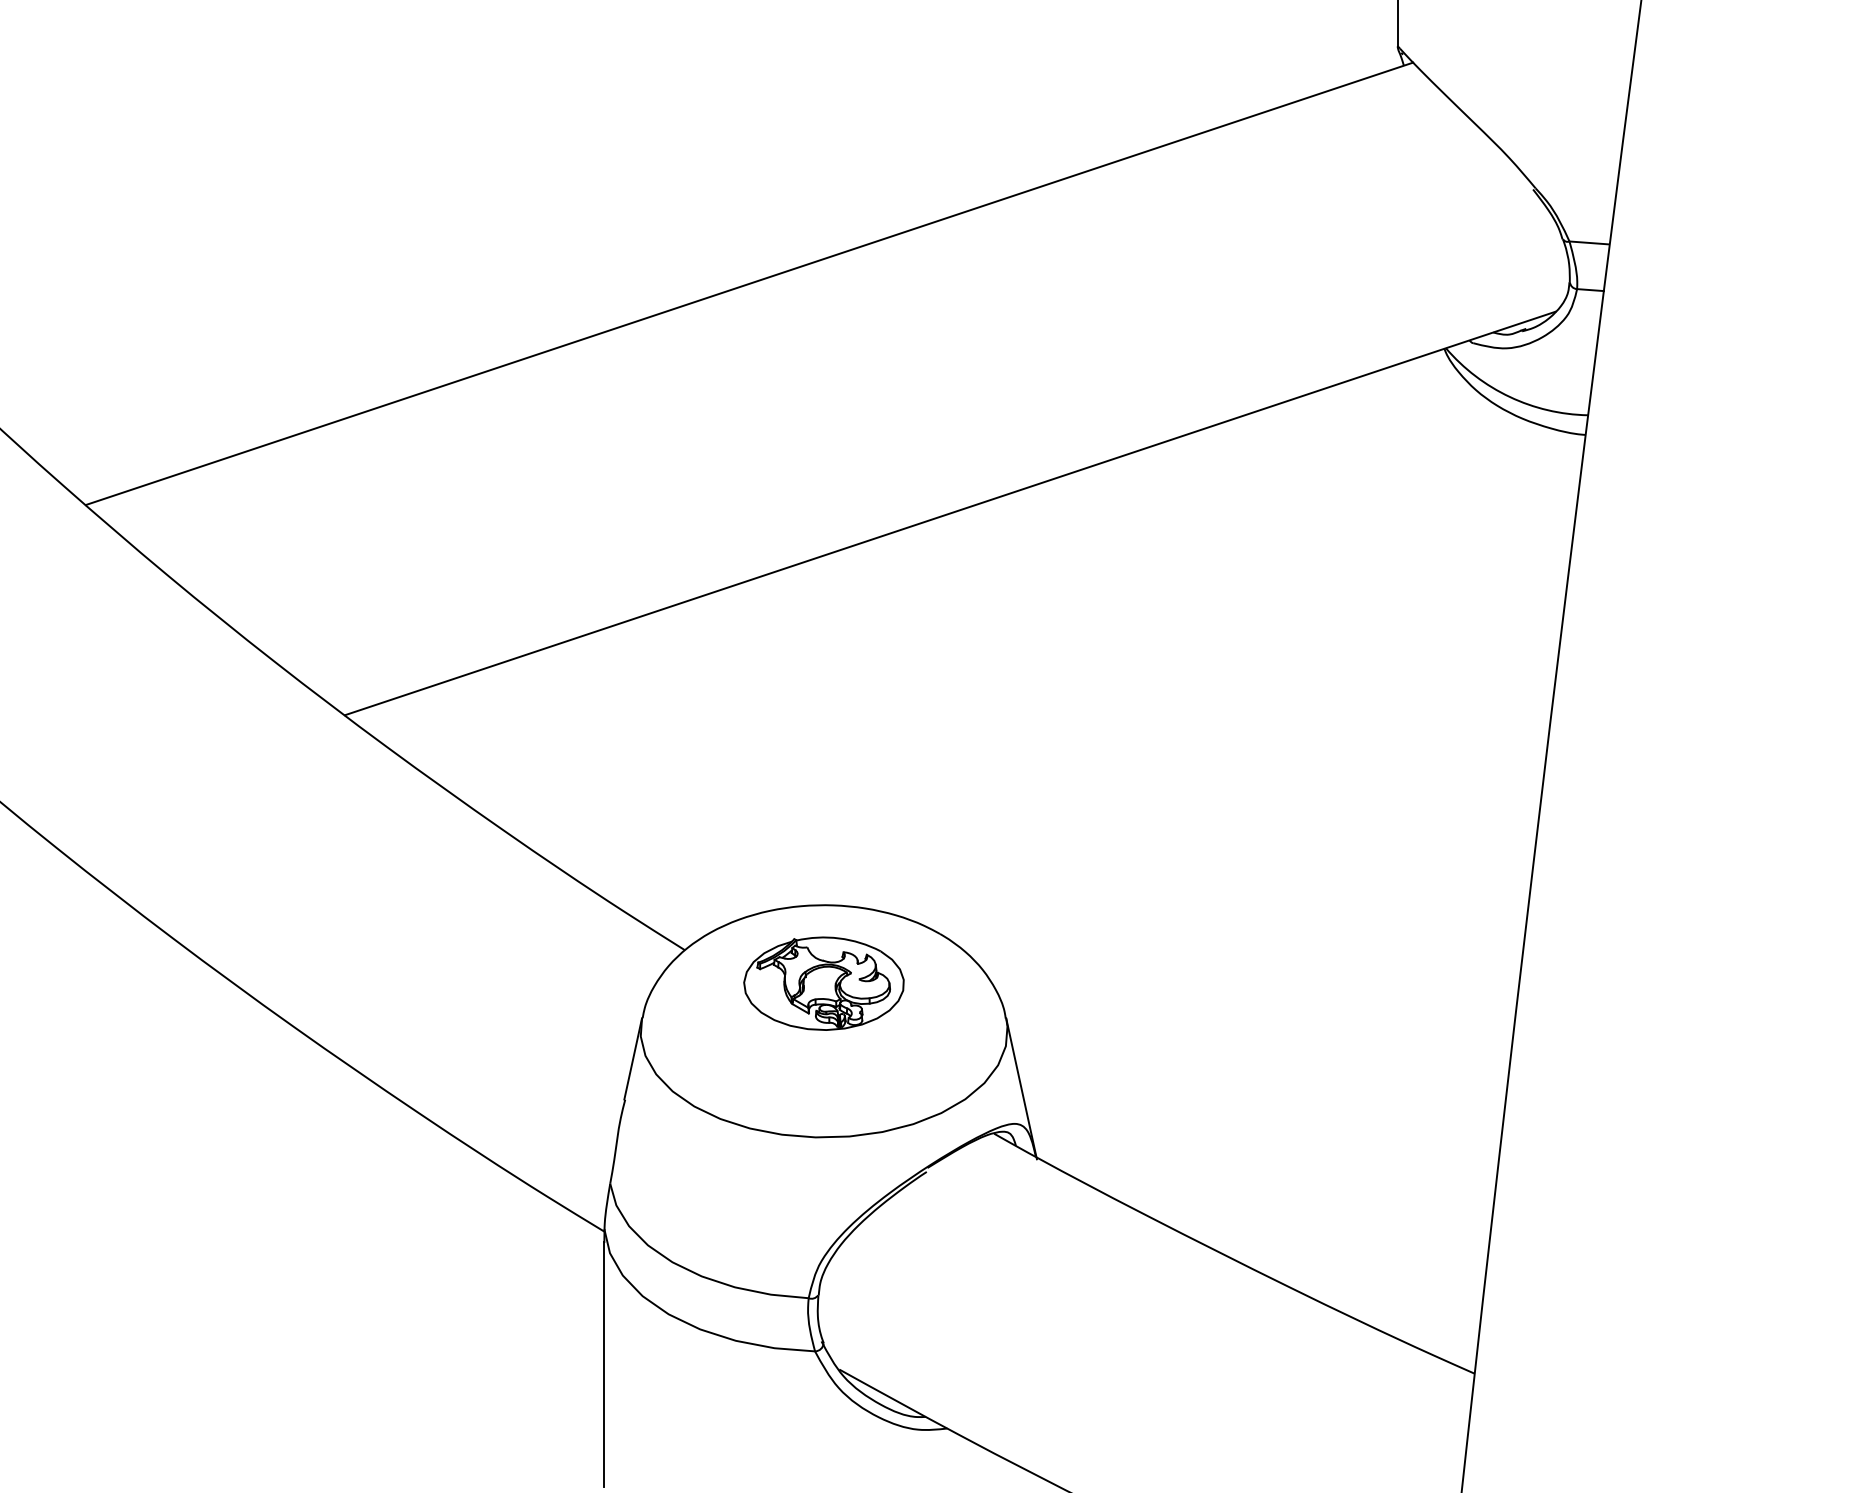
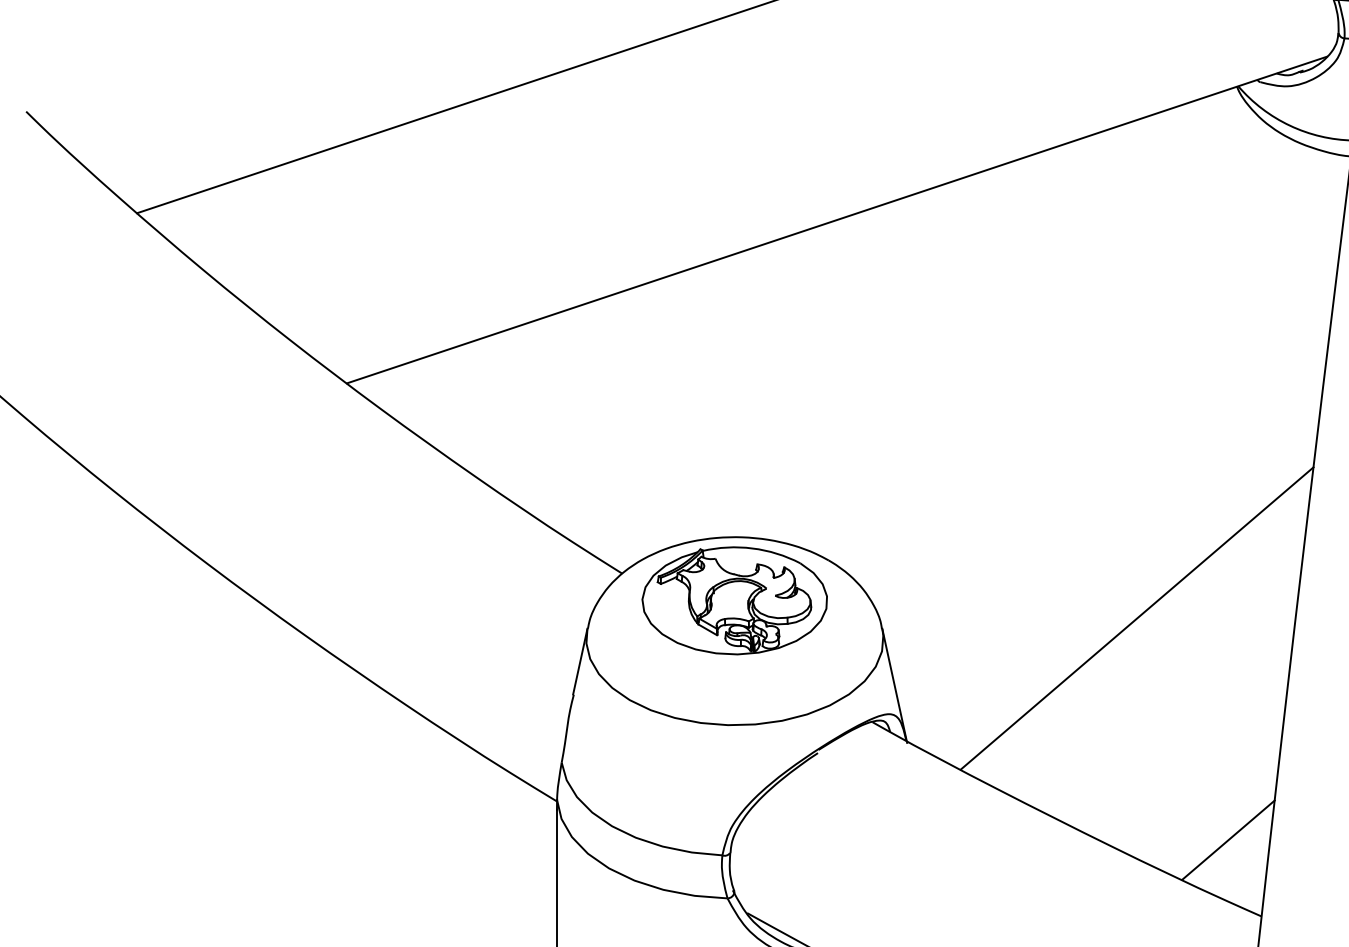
part: (823, 983) -> (734, 600), size x1.43
line: (1320, 1005) -> (1136, 618), added
line: (1433, 1279) -> (1228, 840), added

